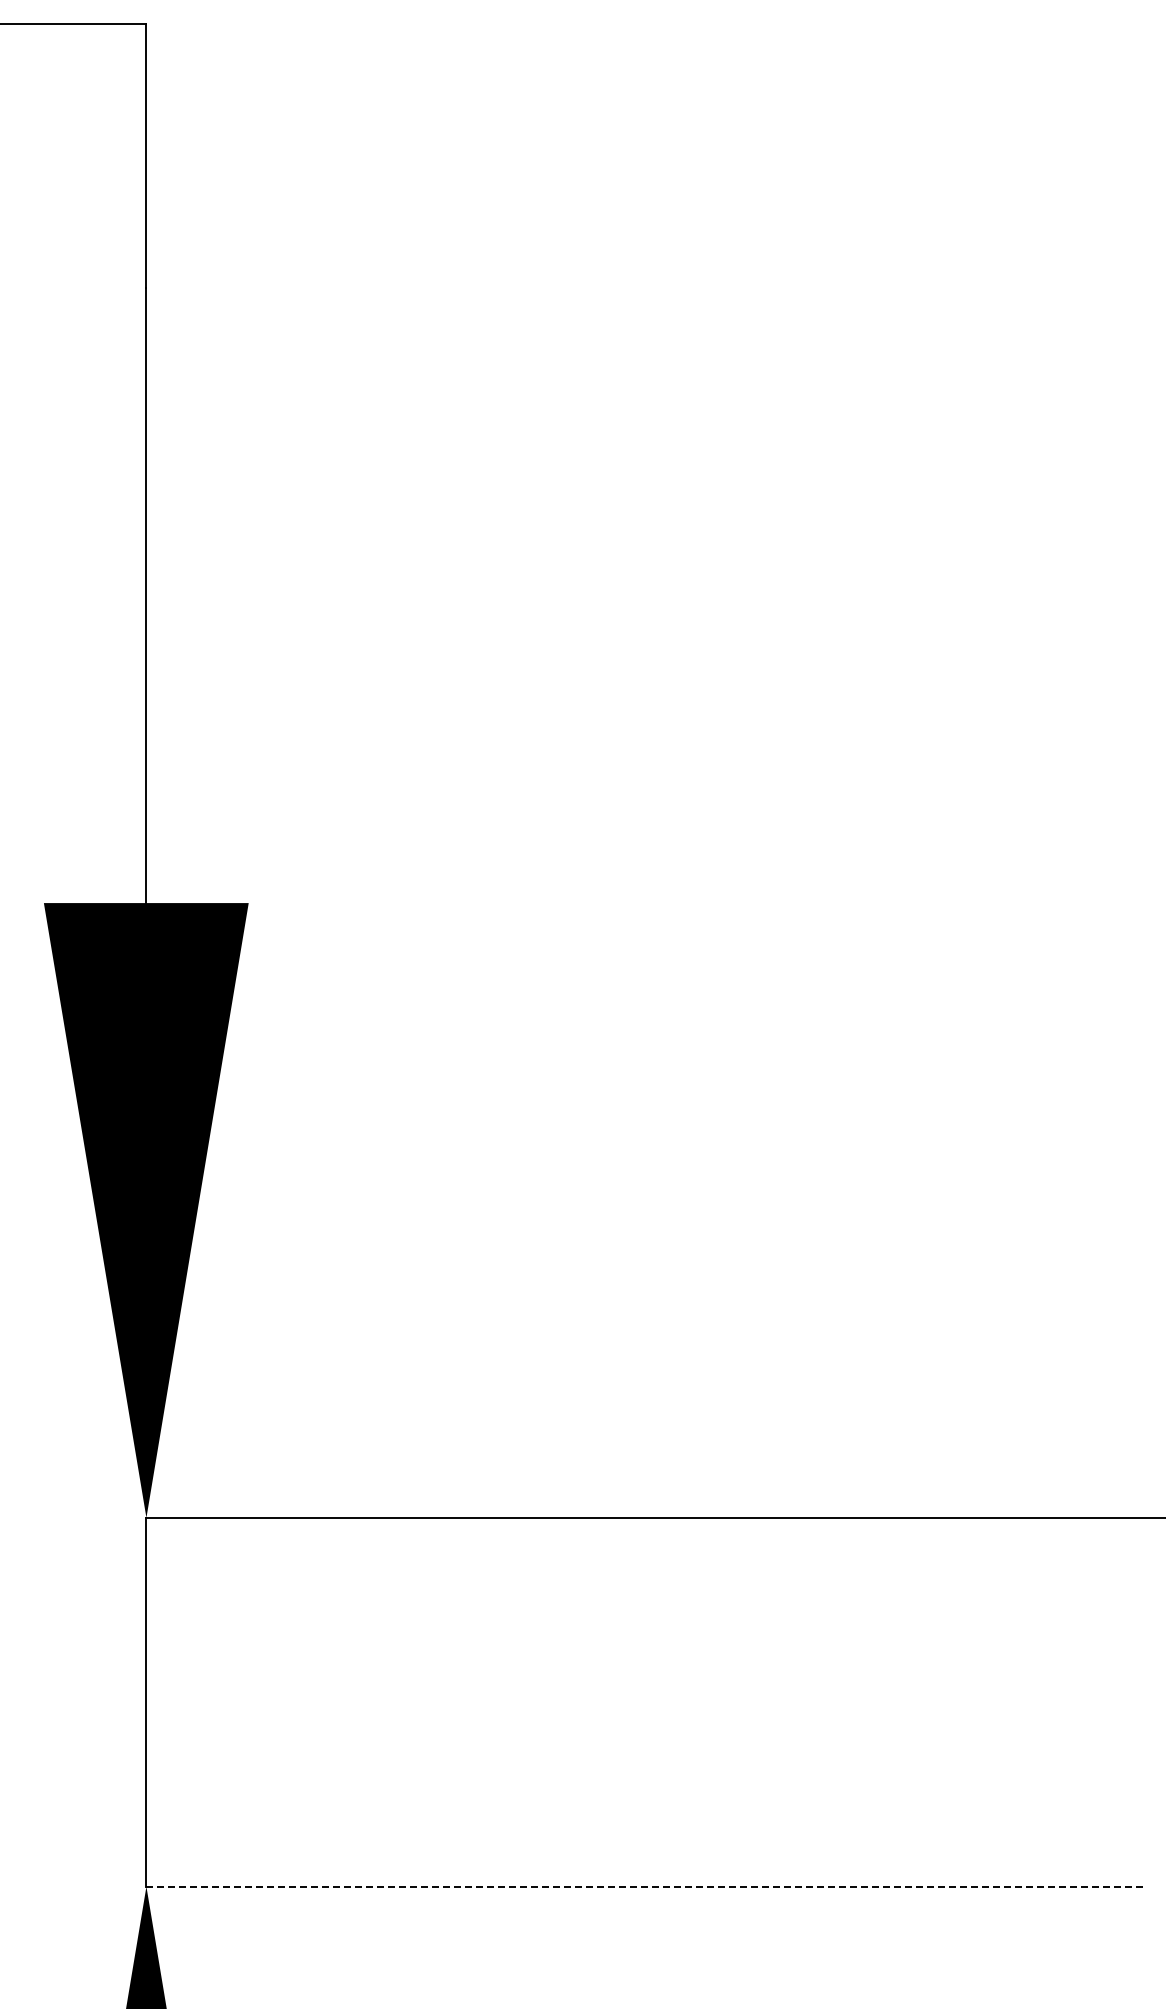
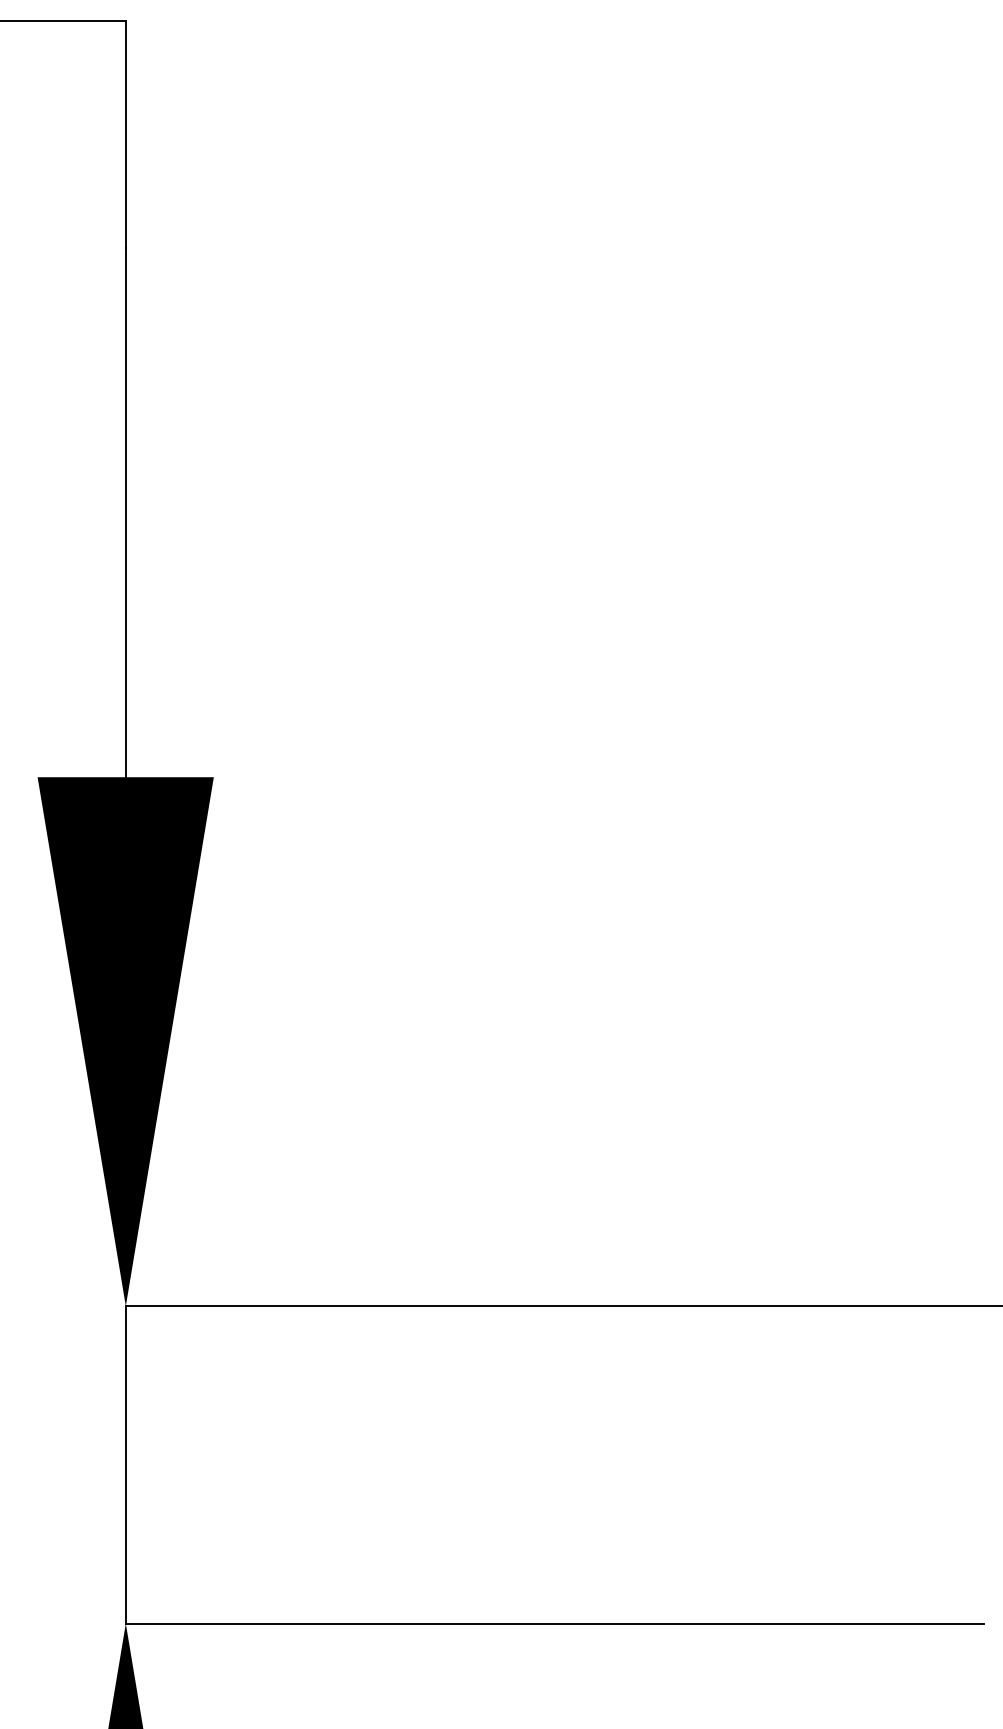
line: (644, 1886) -> (554, 1623), dashed -> solid

